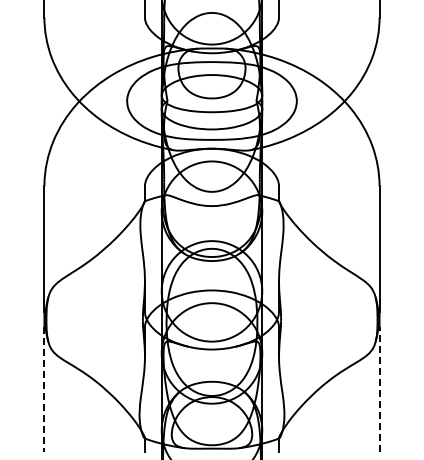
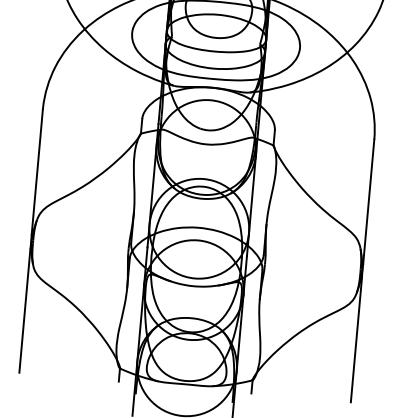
line: (379, 389) -> (356, 340), dashed -> solid
line: (44, 390) -> (24, 312), dashed -> solid

